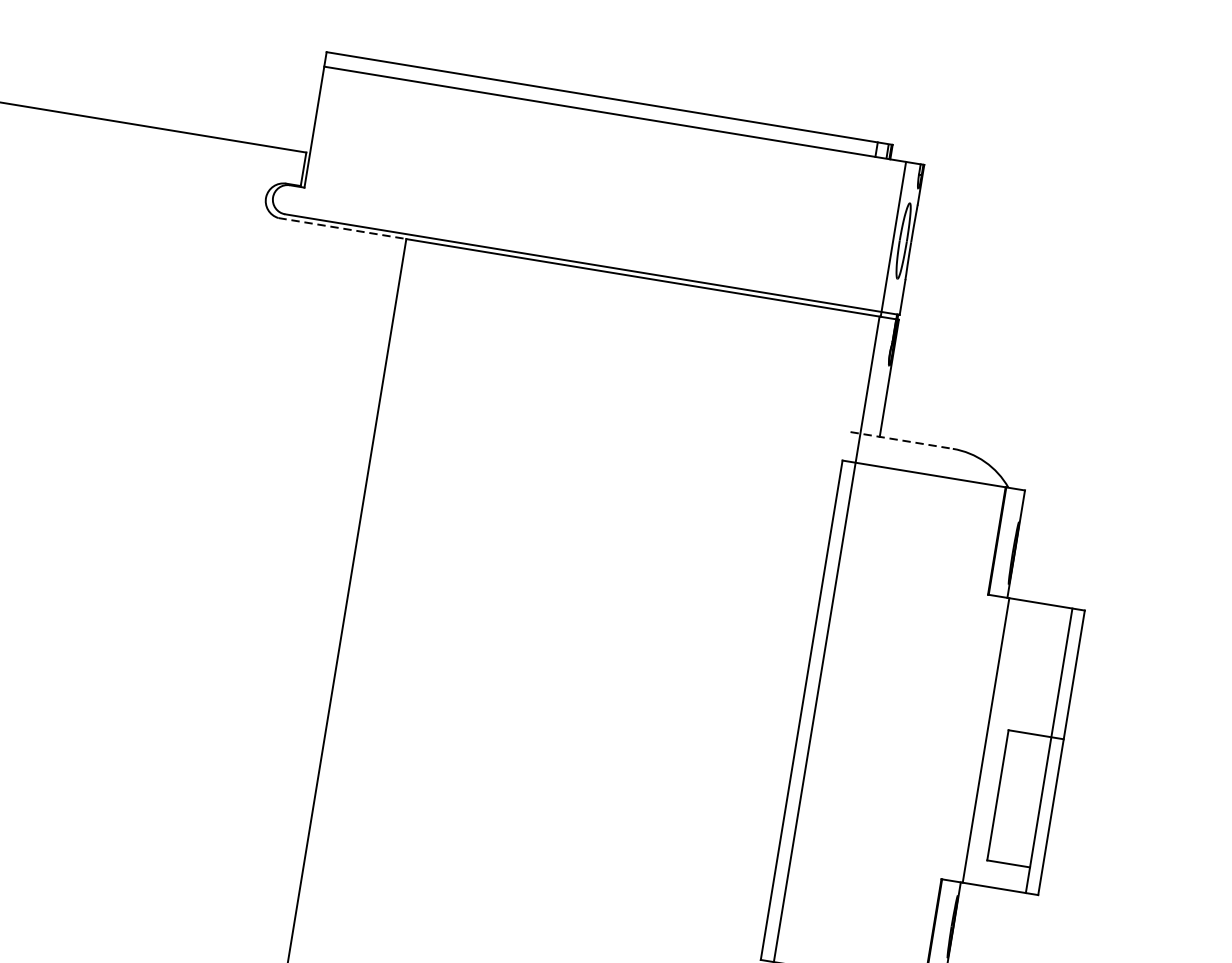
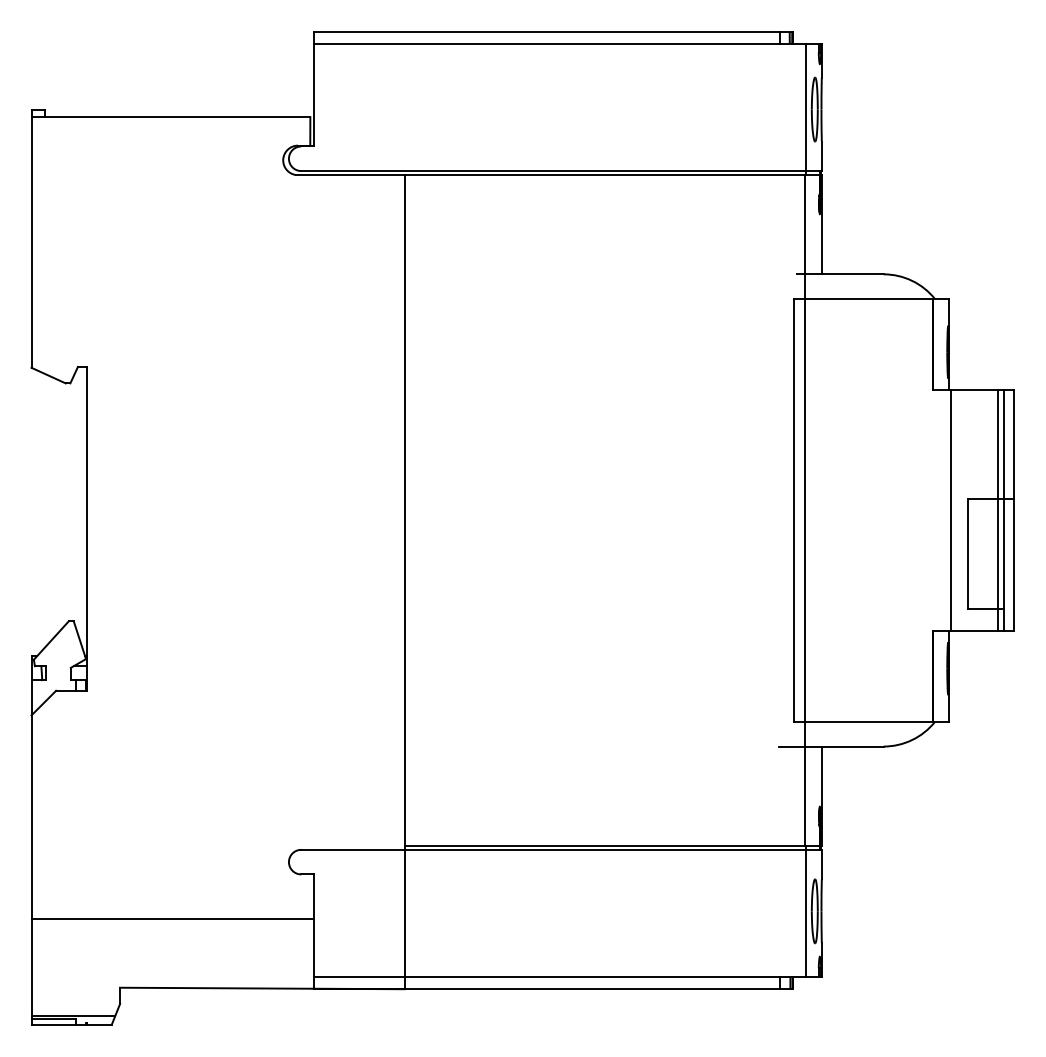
line: (342, 229) -> (350, 175), dashed -> solid
line: (901, 440) -> (840, 274), dashed -> solid
line: (1042, 748) -> (998, 509), added

